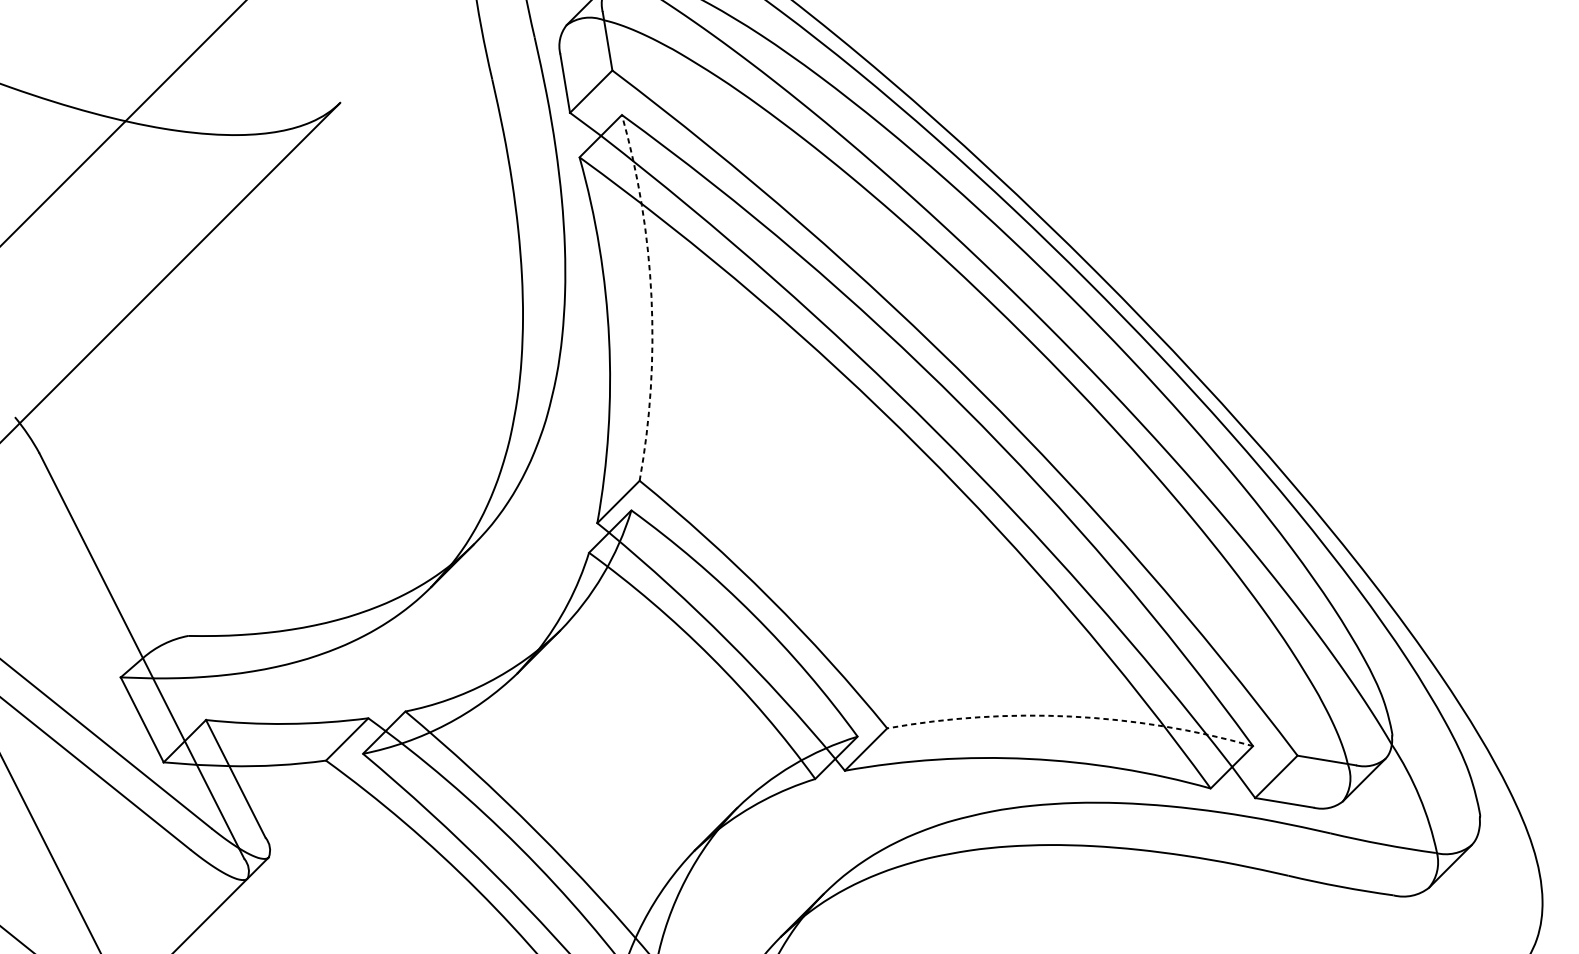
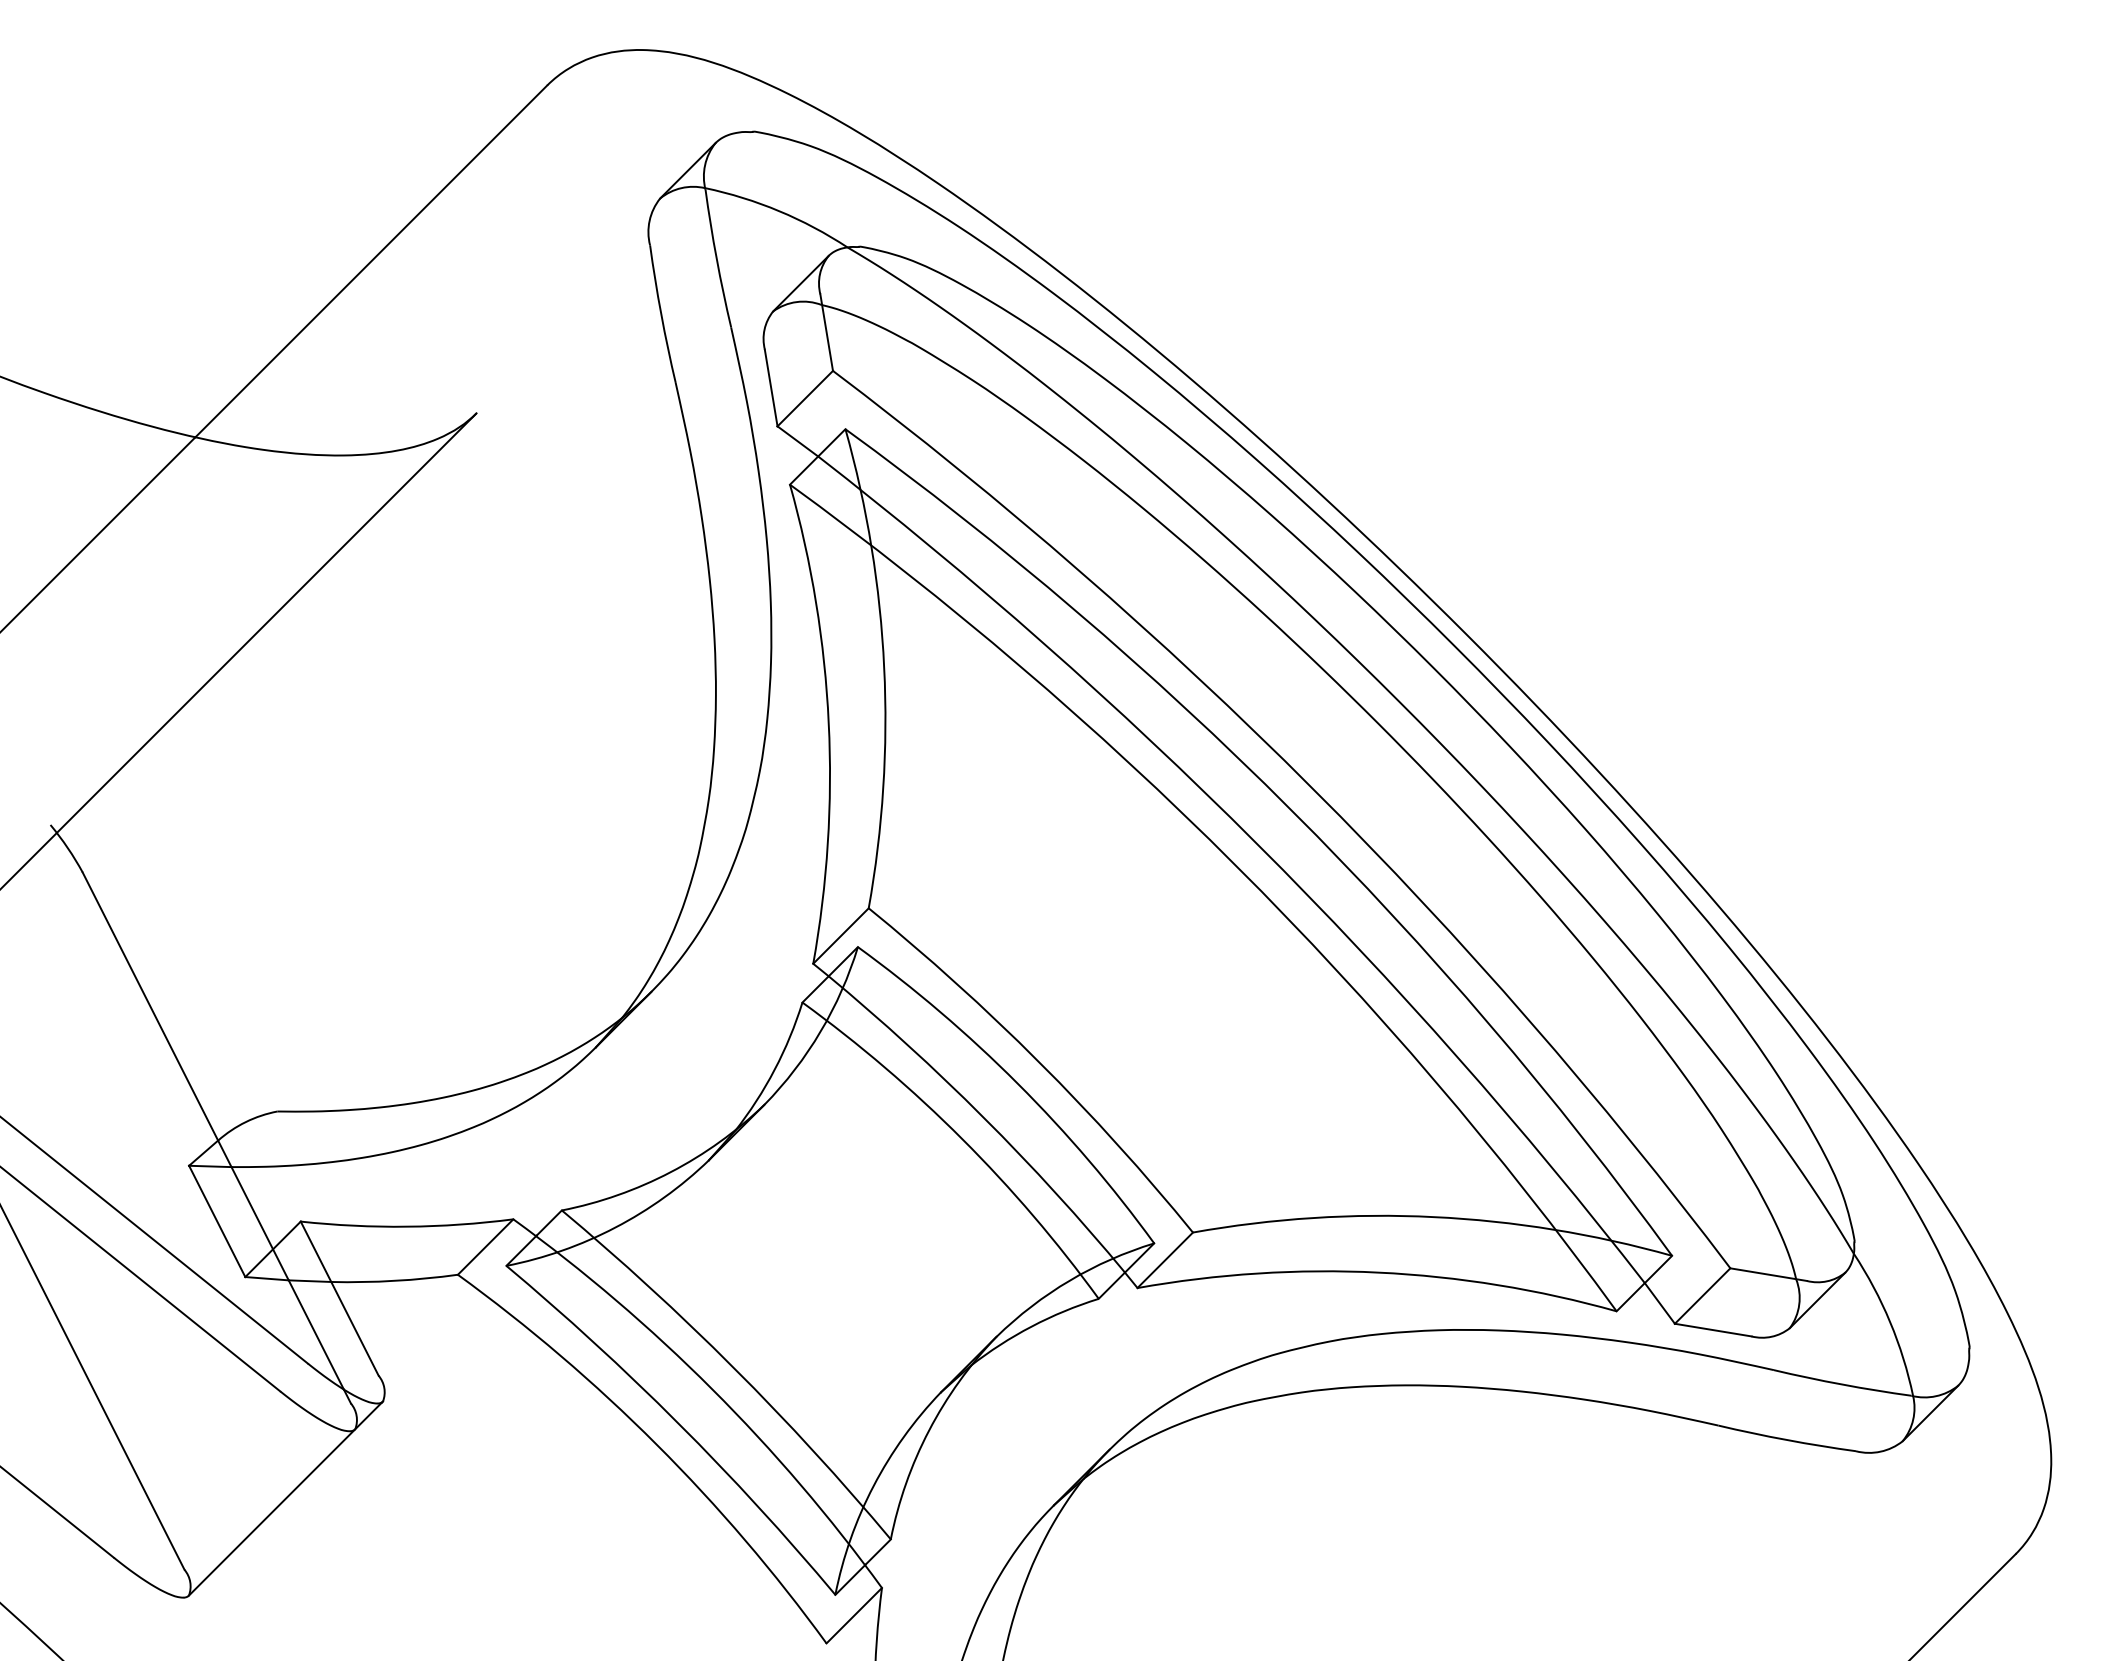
arc: (651, 296) -> (884, 667), dashed -> solid
arc: (1070, 716) -> (1433, 1217), dashed -> solid

